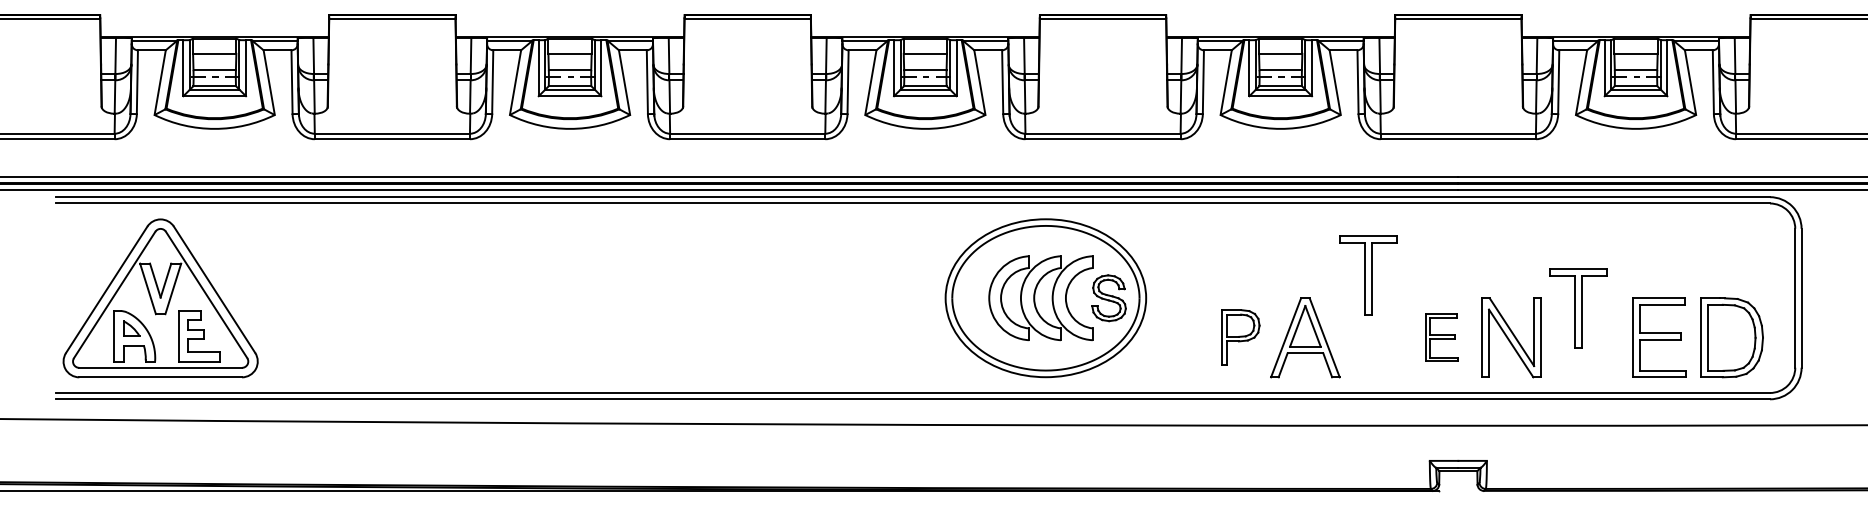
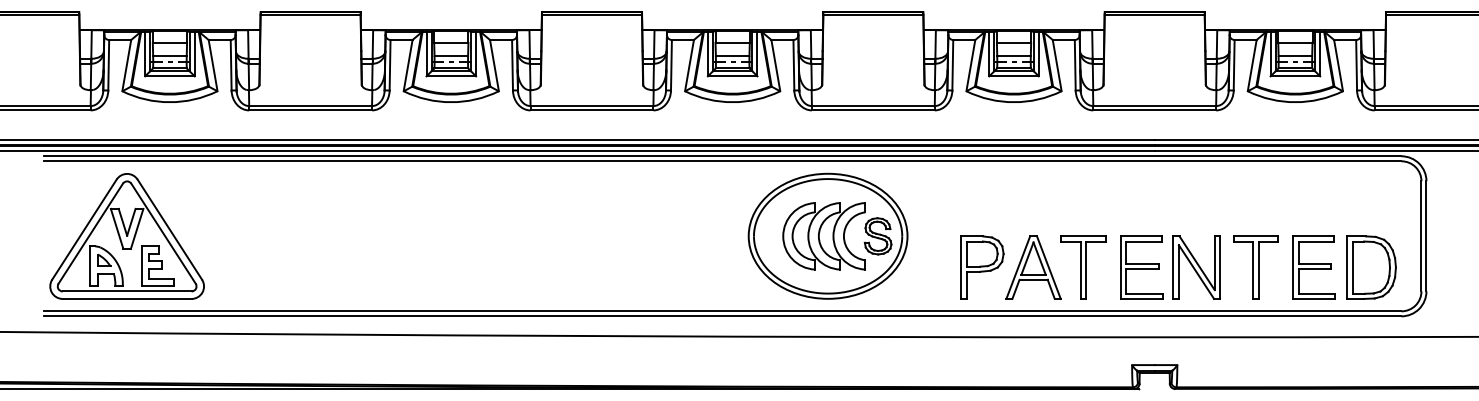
part: (1368, 275) -> (1083, 267), moved
part: (1578, 308) -> (1255, 267), moved
part: (1240, 337) -> (982, 267), size x1.43
part: (1441, 337) -> (1141, 267), size x1.67

